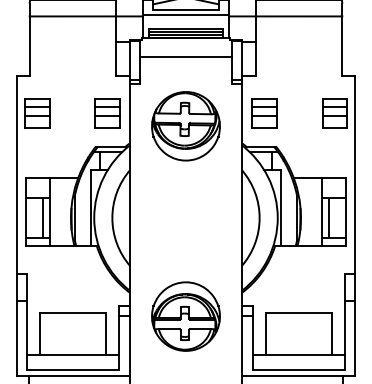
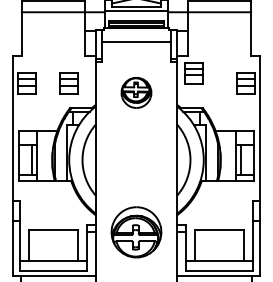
part: (107, 113) -> (68, 83), moved
part: (264, 113) -> (194, 73), moved
part: (185, 126) -> (136, 92), size x0.6

